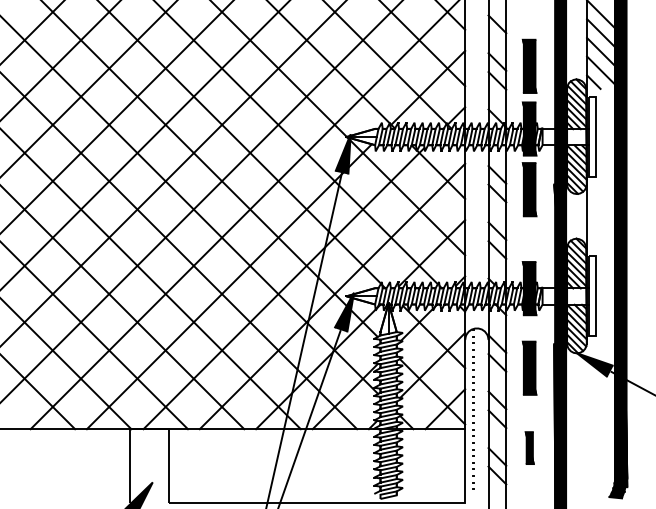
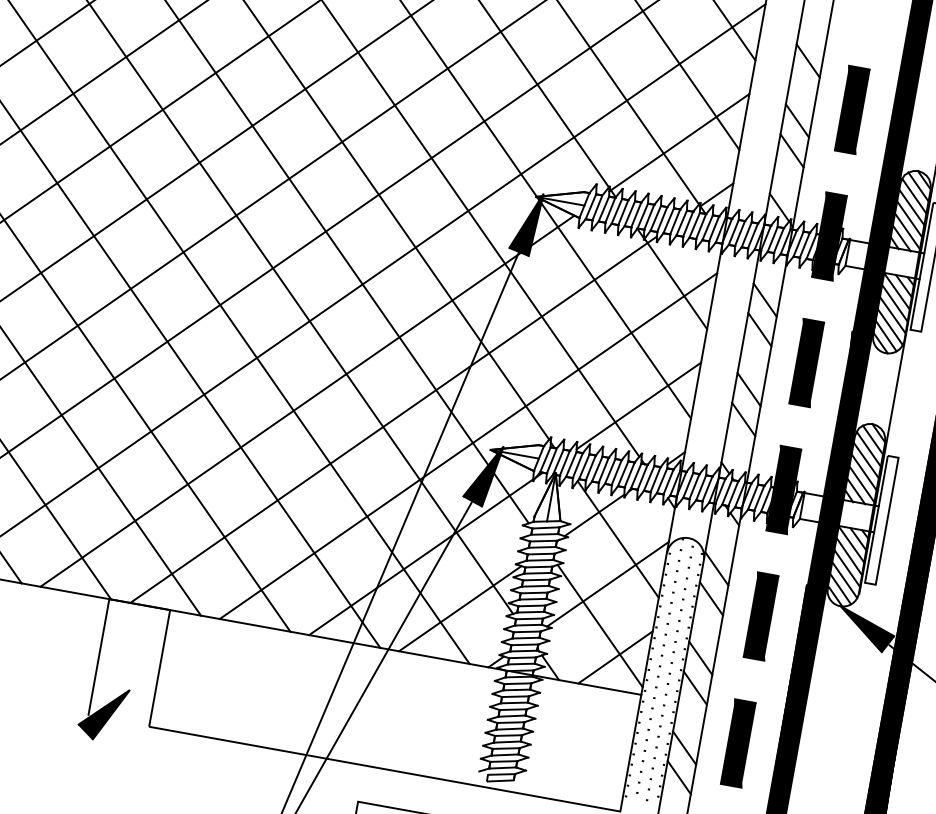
part: (529, 65) -> (852, 108), moved
part: (529, 189) -> (806, 362), moved
part: (529, 447) -> (738, 742), size x1.67

